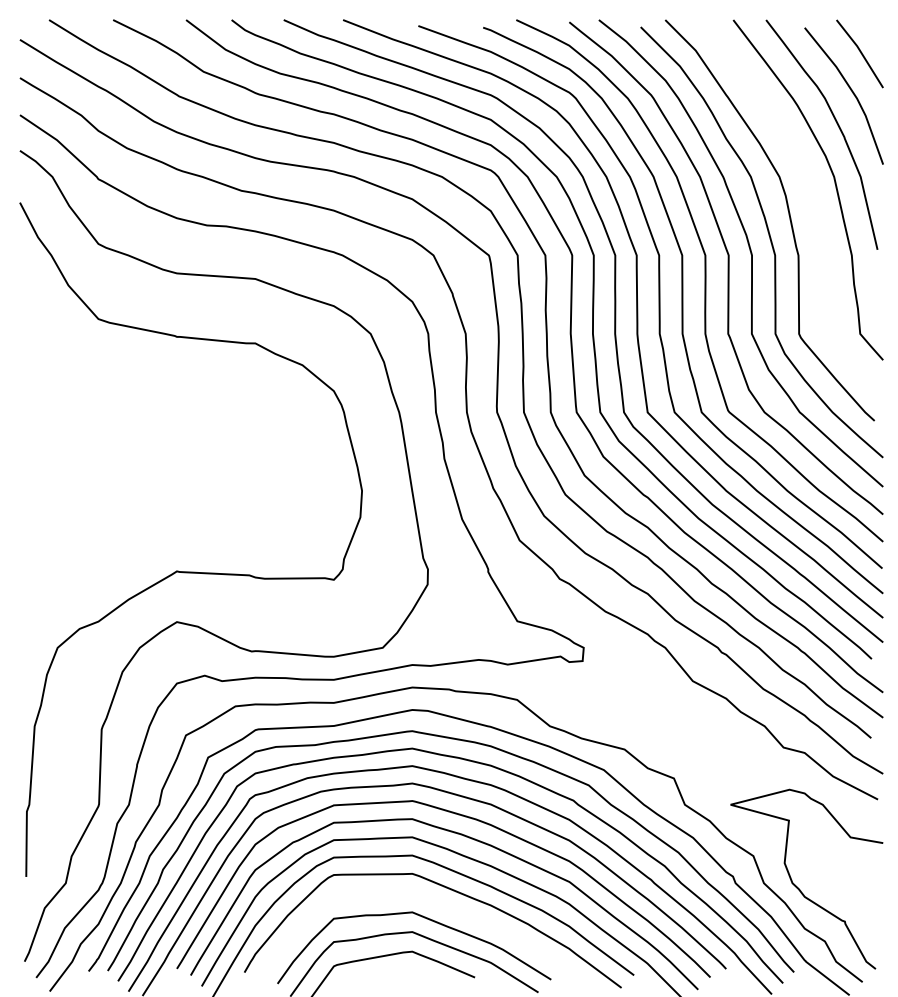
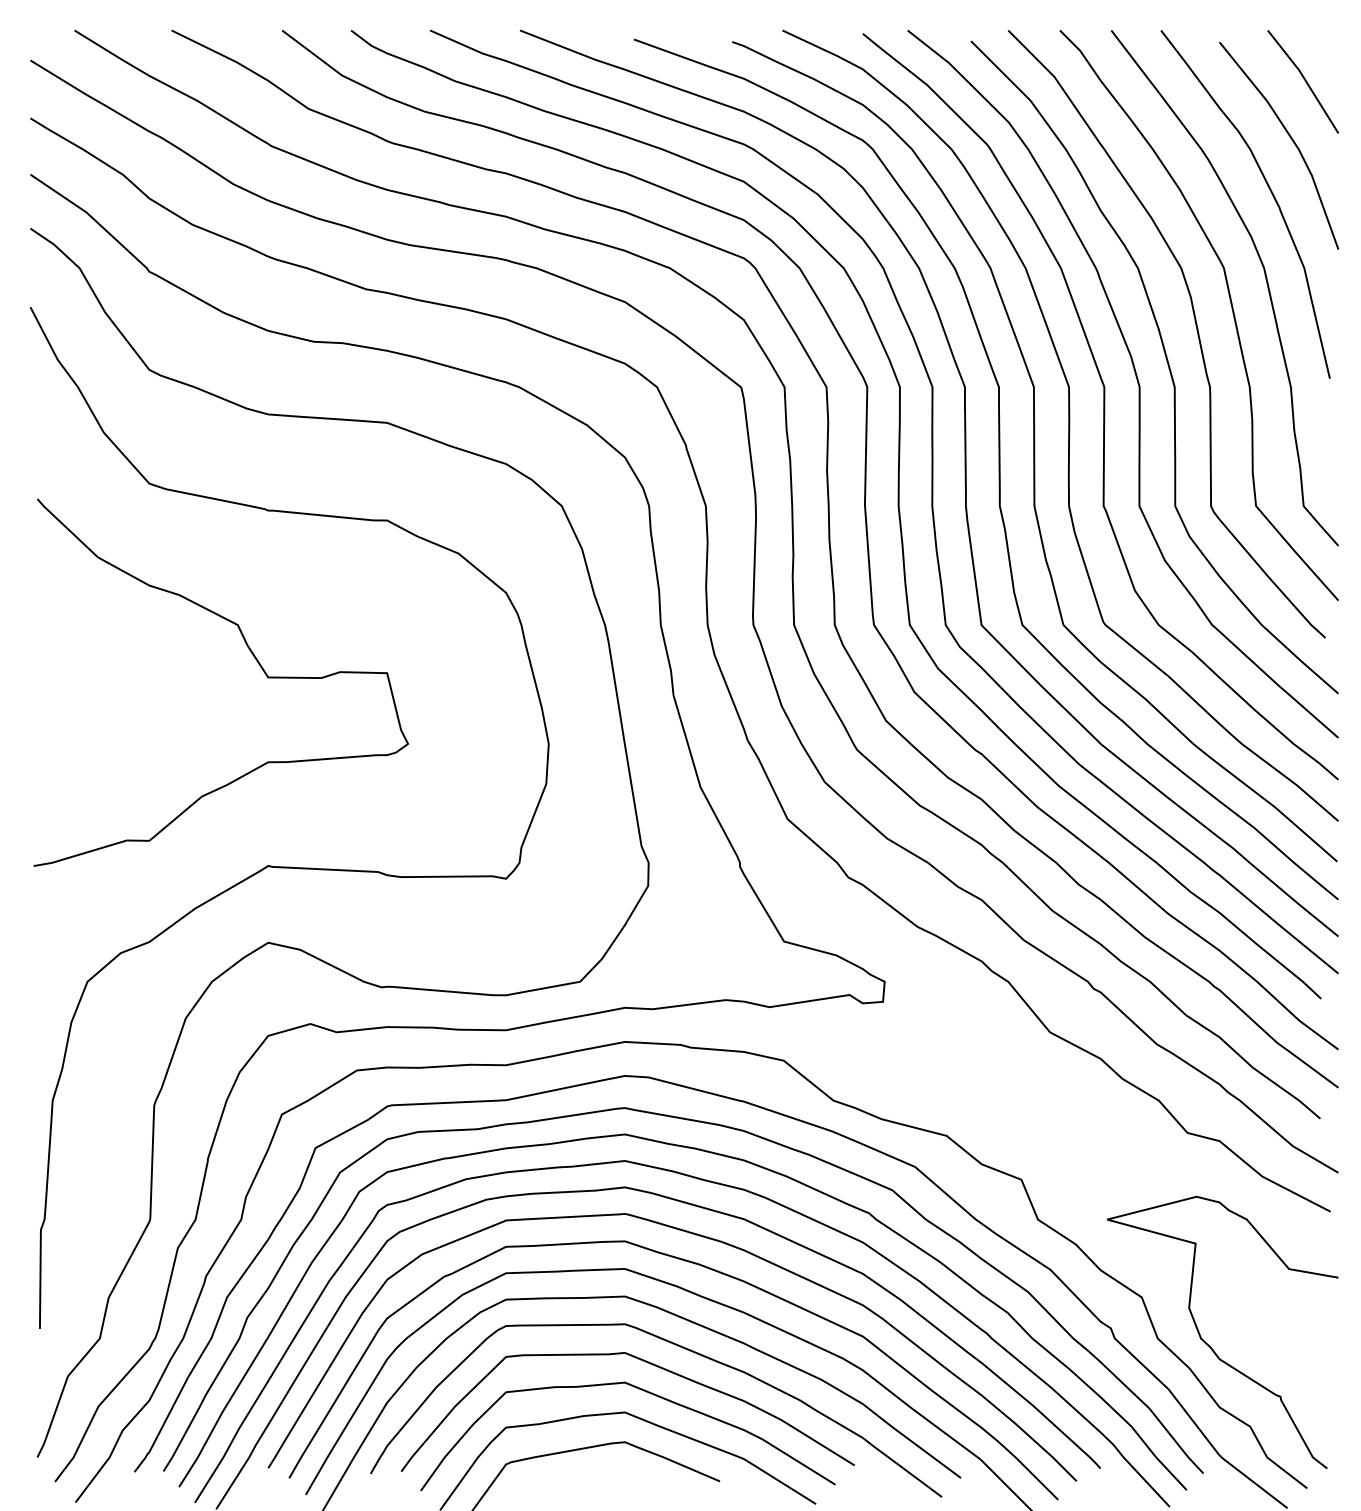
curve: (812, 205) -> (1231, 311), added
curve: (167, 434) -> (253, 658), added
curve: (425, 899) -> (644, 1363), added

